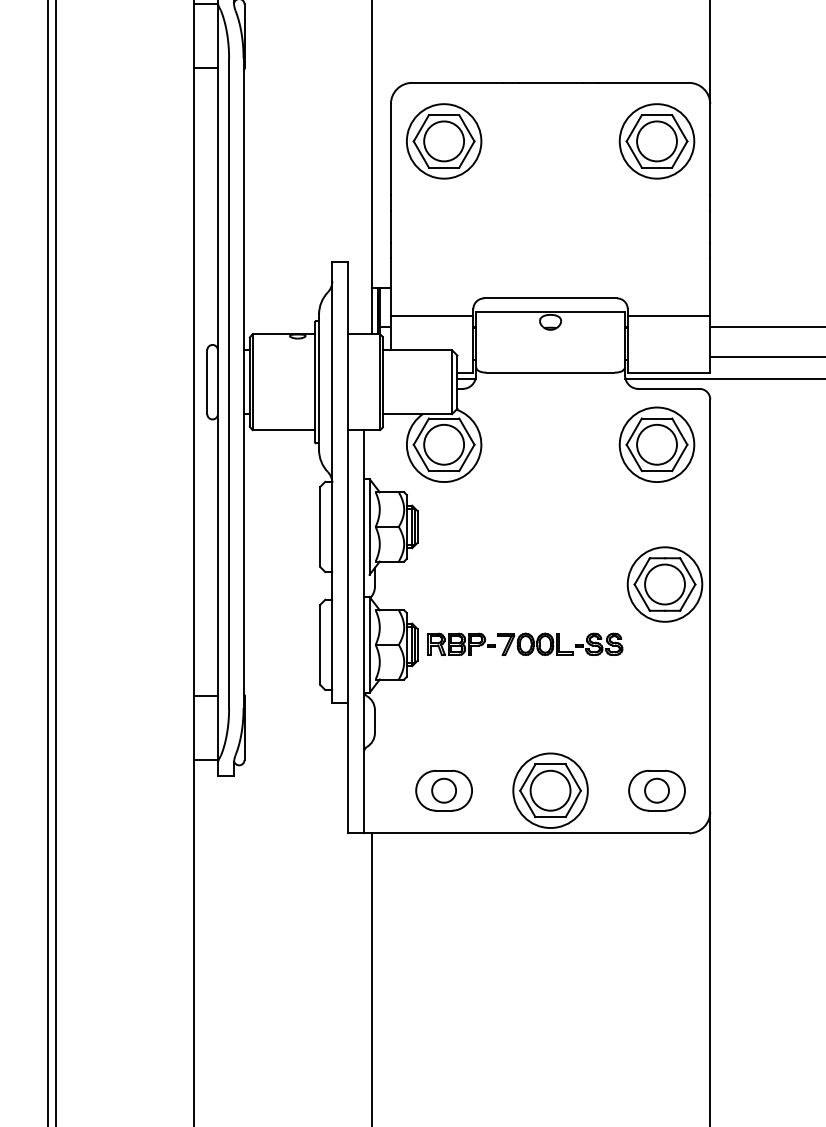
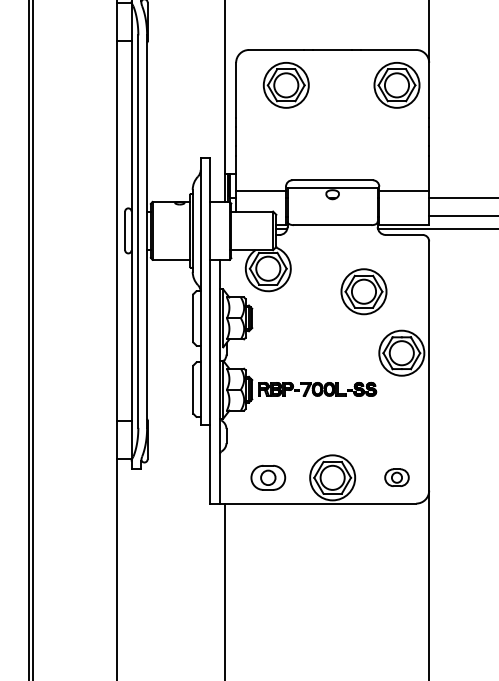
part: (442, 141) -> (285, 85), moved
part: (656, 444) -> (363, 291), moved
part: (656, 790) -> (396, 477), size x0.7

